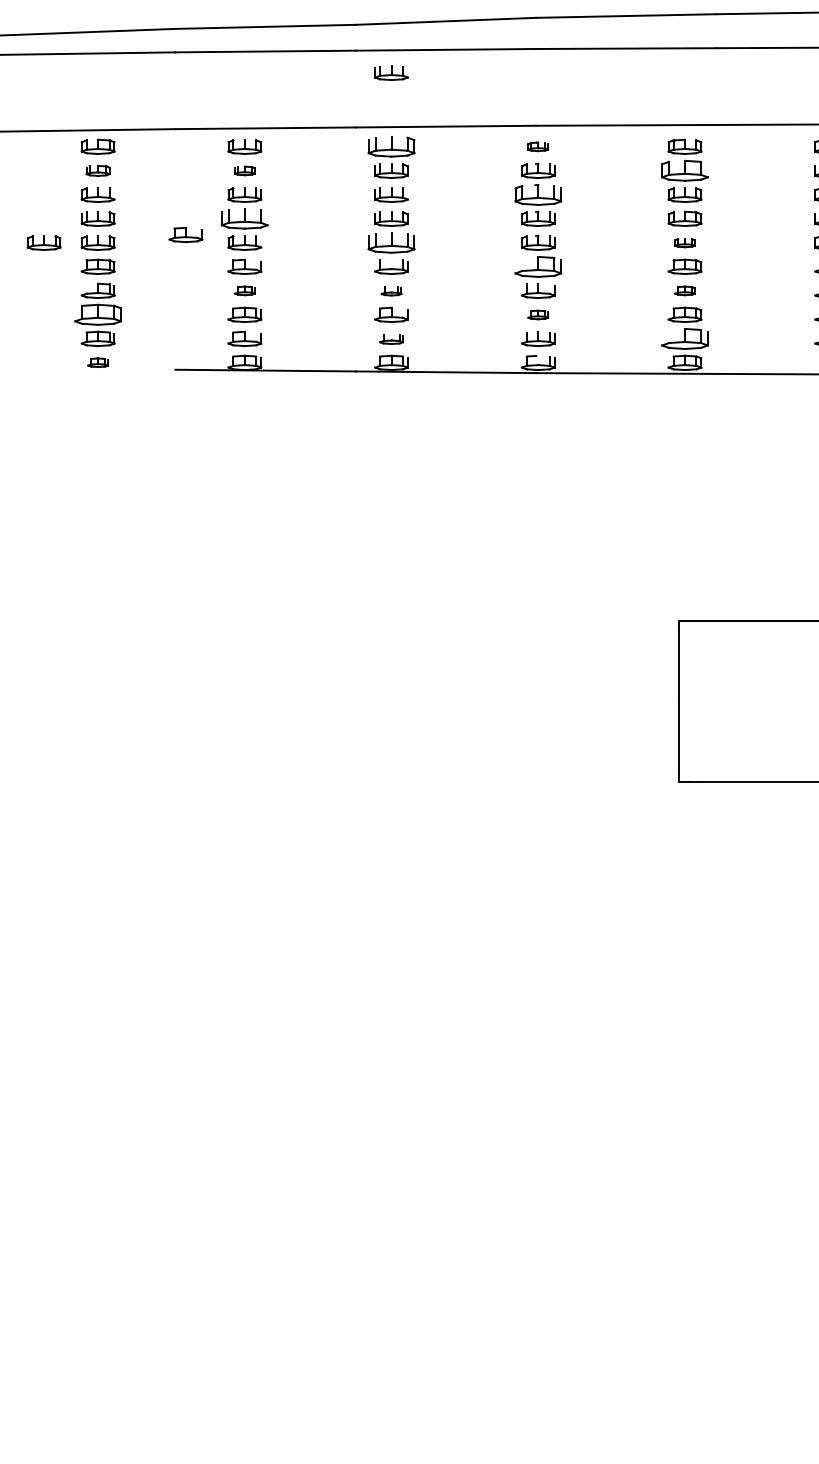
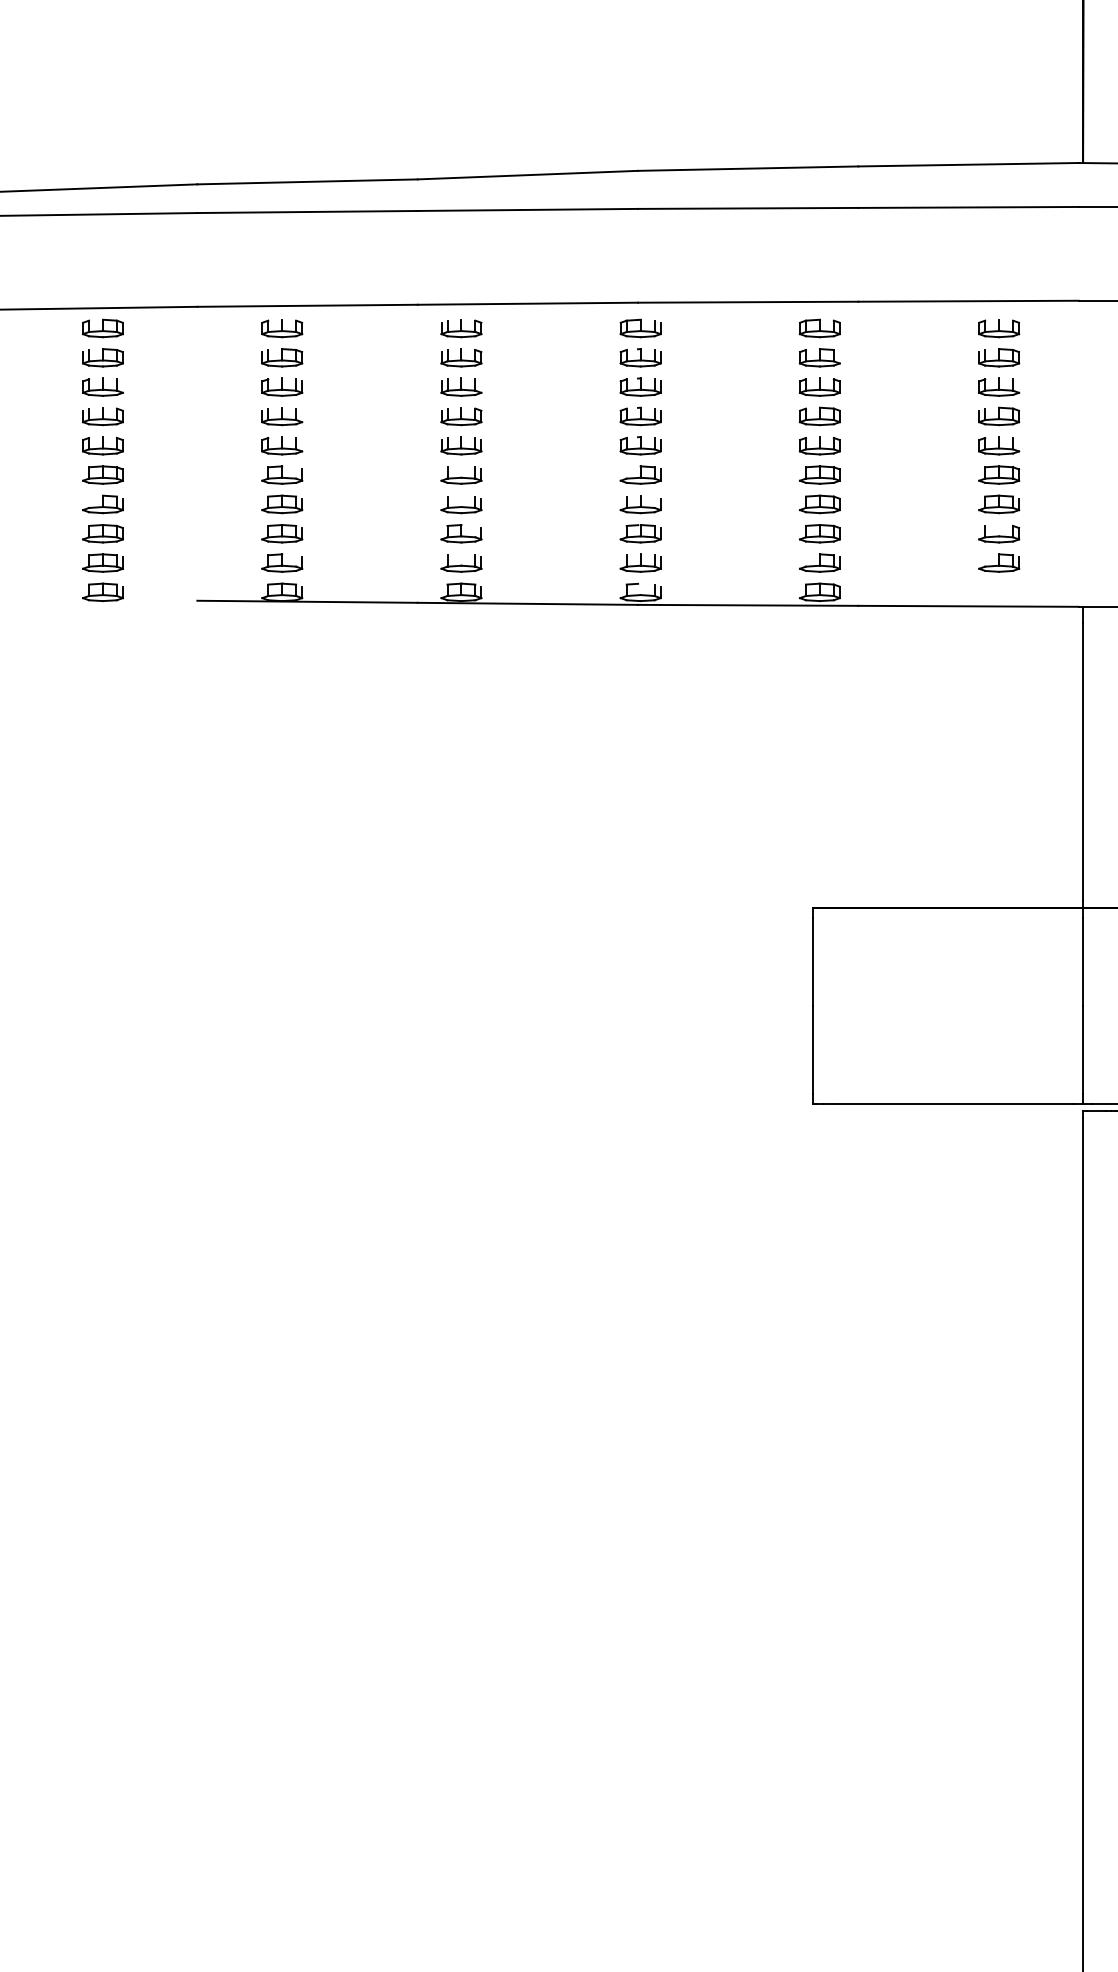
part: (391, 72) -> (461, 237), removed
part: (391, 146) -> (461, 328), size x0.71
part: (538, 146) -> (640, 328), size x1.67
part: (97, 170) -> (102, 357), size x1.43
part: (245, 170) -> (282, 357), size x1.67
part: (684, 170) -> (819, 357), size x0.71
part: (538, 194) -> (640, 386), size x0.71
part: (245, 218) -> (282, 416), size x0.71
part: (186, 234) -> (210, 435), removed
part: (43, 242) -> (36, 445), removed
part: (391, 242) -> (461, 445), size x0.71
part: (684, 242) -> (819, 445), size x1.67
part: (538, 266) -> (640, 474), size x0.71
part: (245, 290) -> (282, 504), size x1.67
part: (684, 290) -> (819, 504), size x1.67
part: (391, 291) -> (461, 505), size x1.67
part: (97, 314) -> (102, 533), size x0.71
part: (538, 314) -> (640, 533), size x1.67
part: (684, 338) -> (819, 562), size x0.71
part: (391, 339) -> (461, 563), size x1.43
part: (97, 362) -> (102, 591), size x1.67

